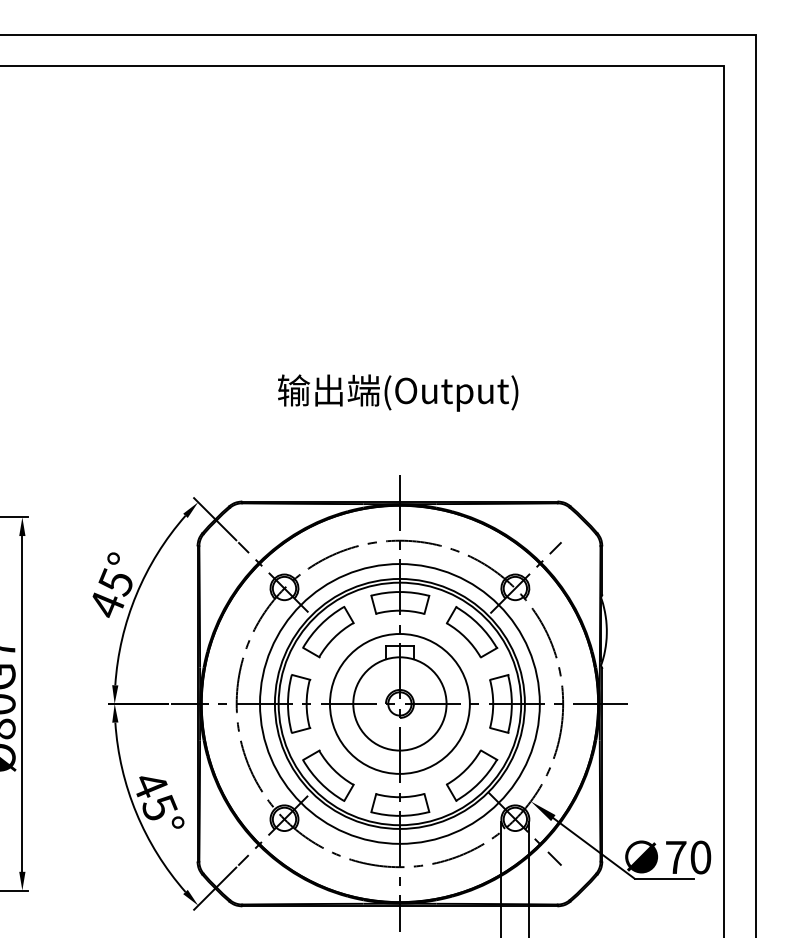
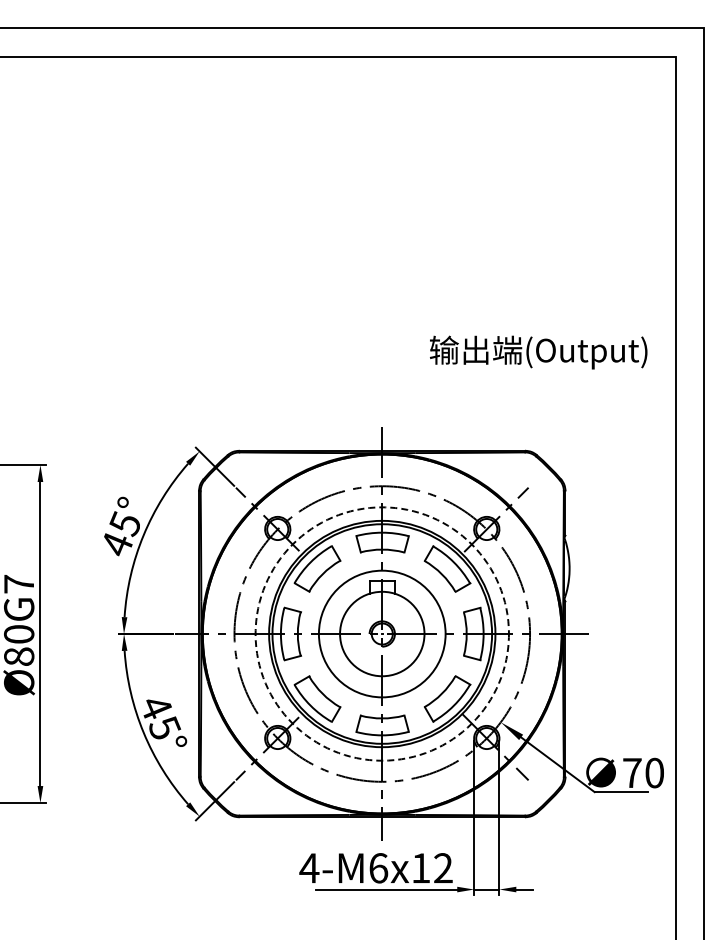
text: (397, 392) -> (538, 352), moved
circle: (399, 703) -> (381, 633), solid -> dashed

